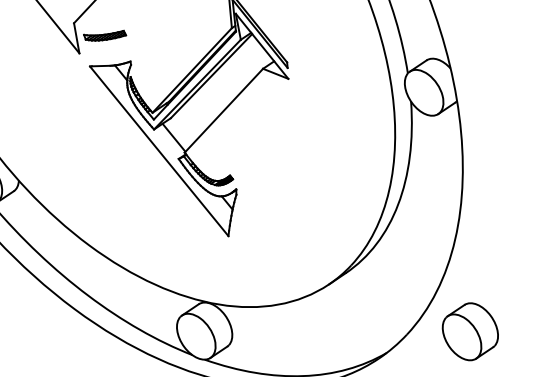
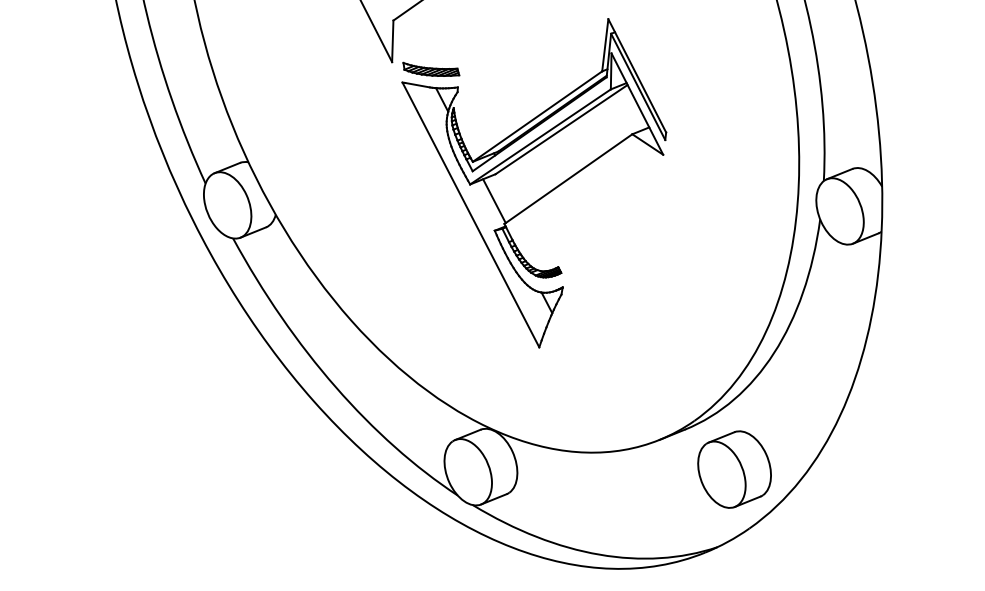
part: (105, 34) -> (431, 68), moved
part: (470, 331) -> (734, 469), moved

